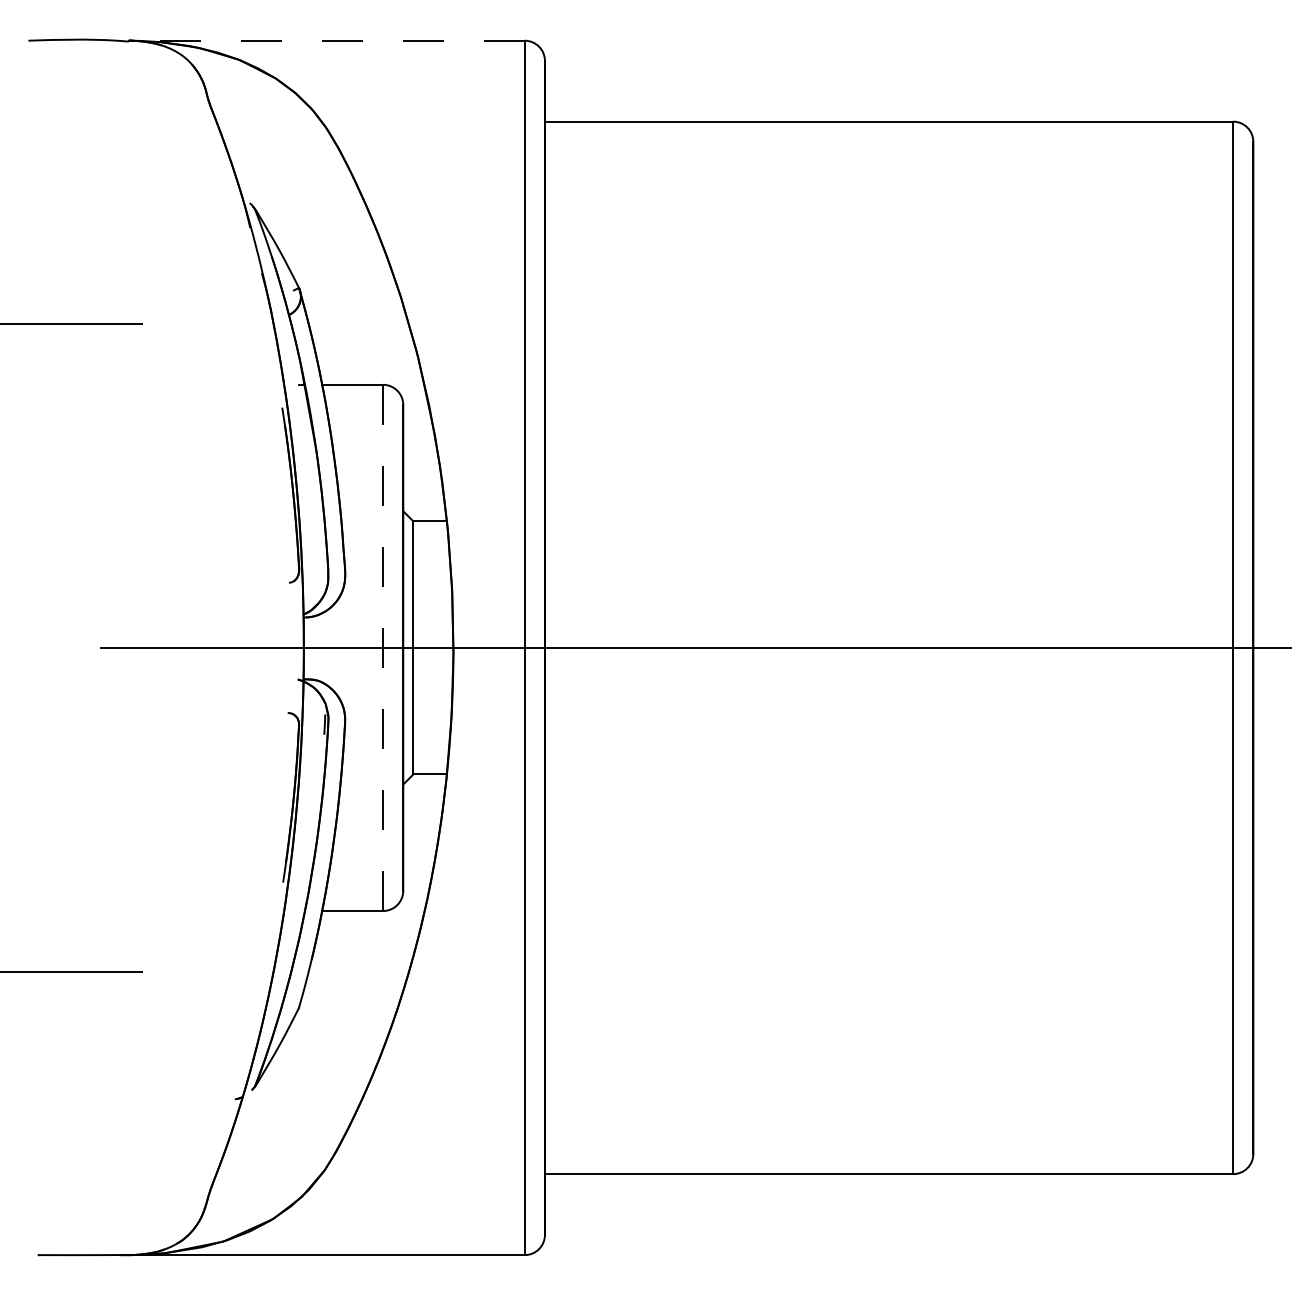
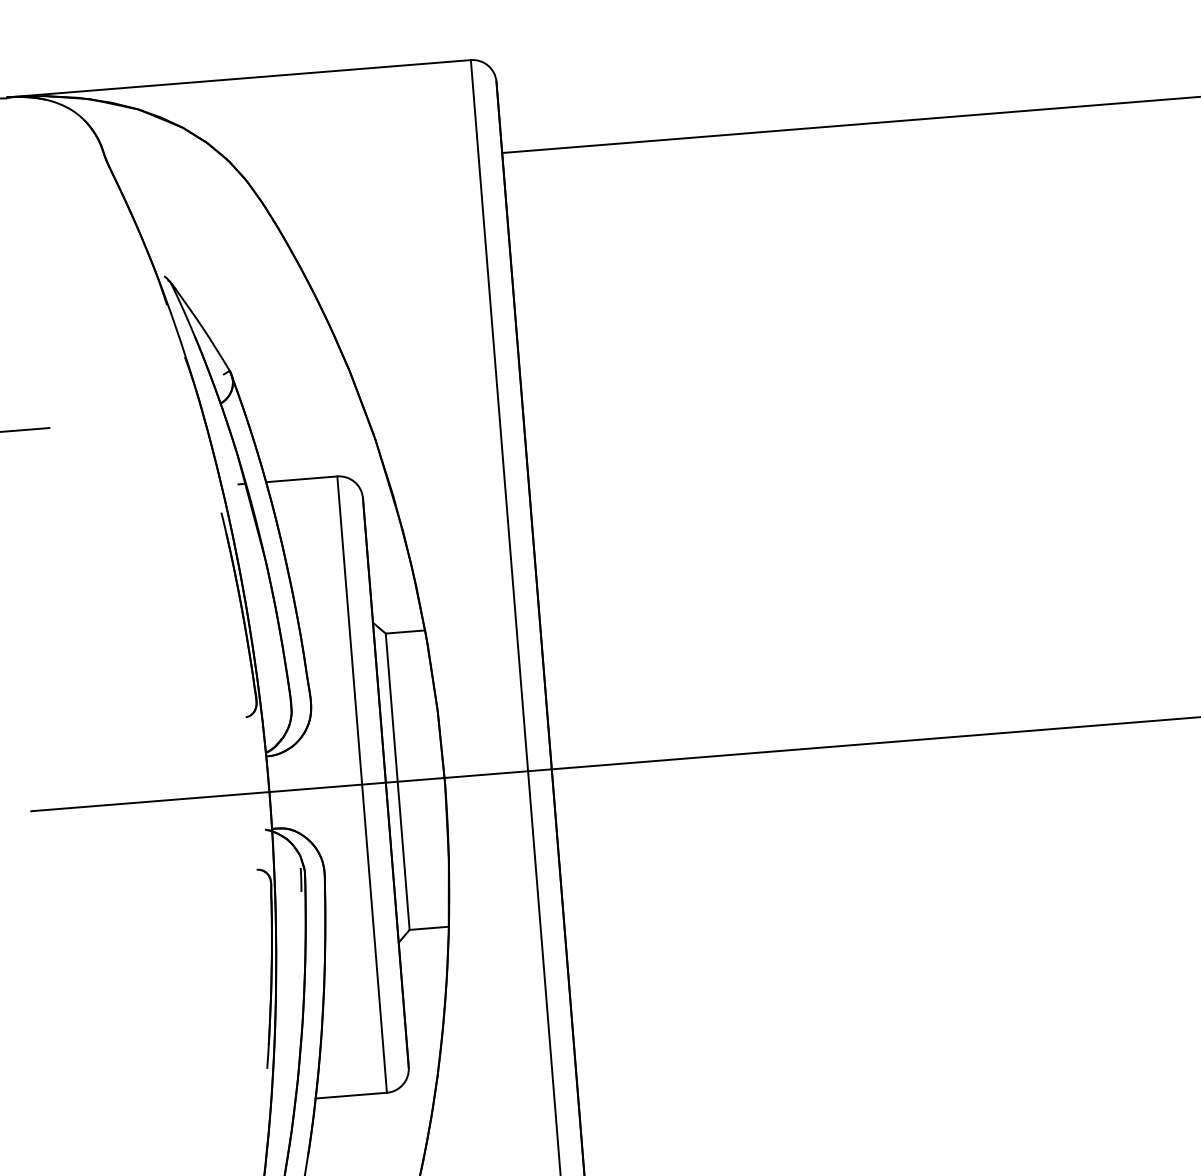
line: (326, 40) -> (238, 78), dashed -> solid
line: (383, 648) -> (362, 785), dashed -> solid

